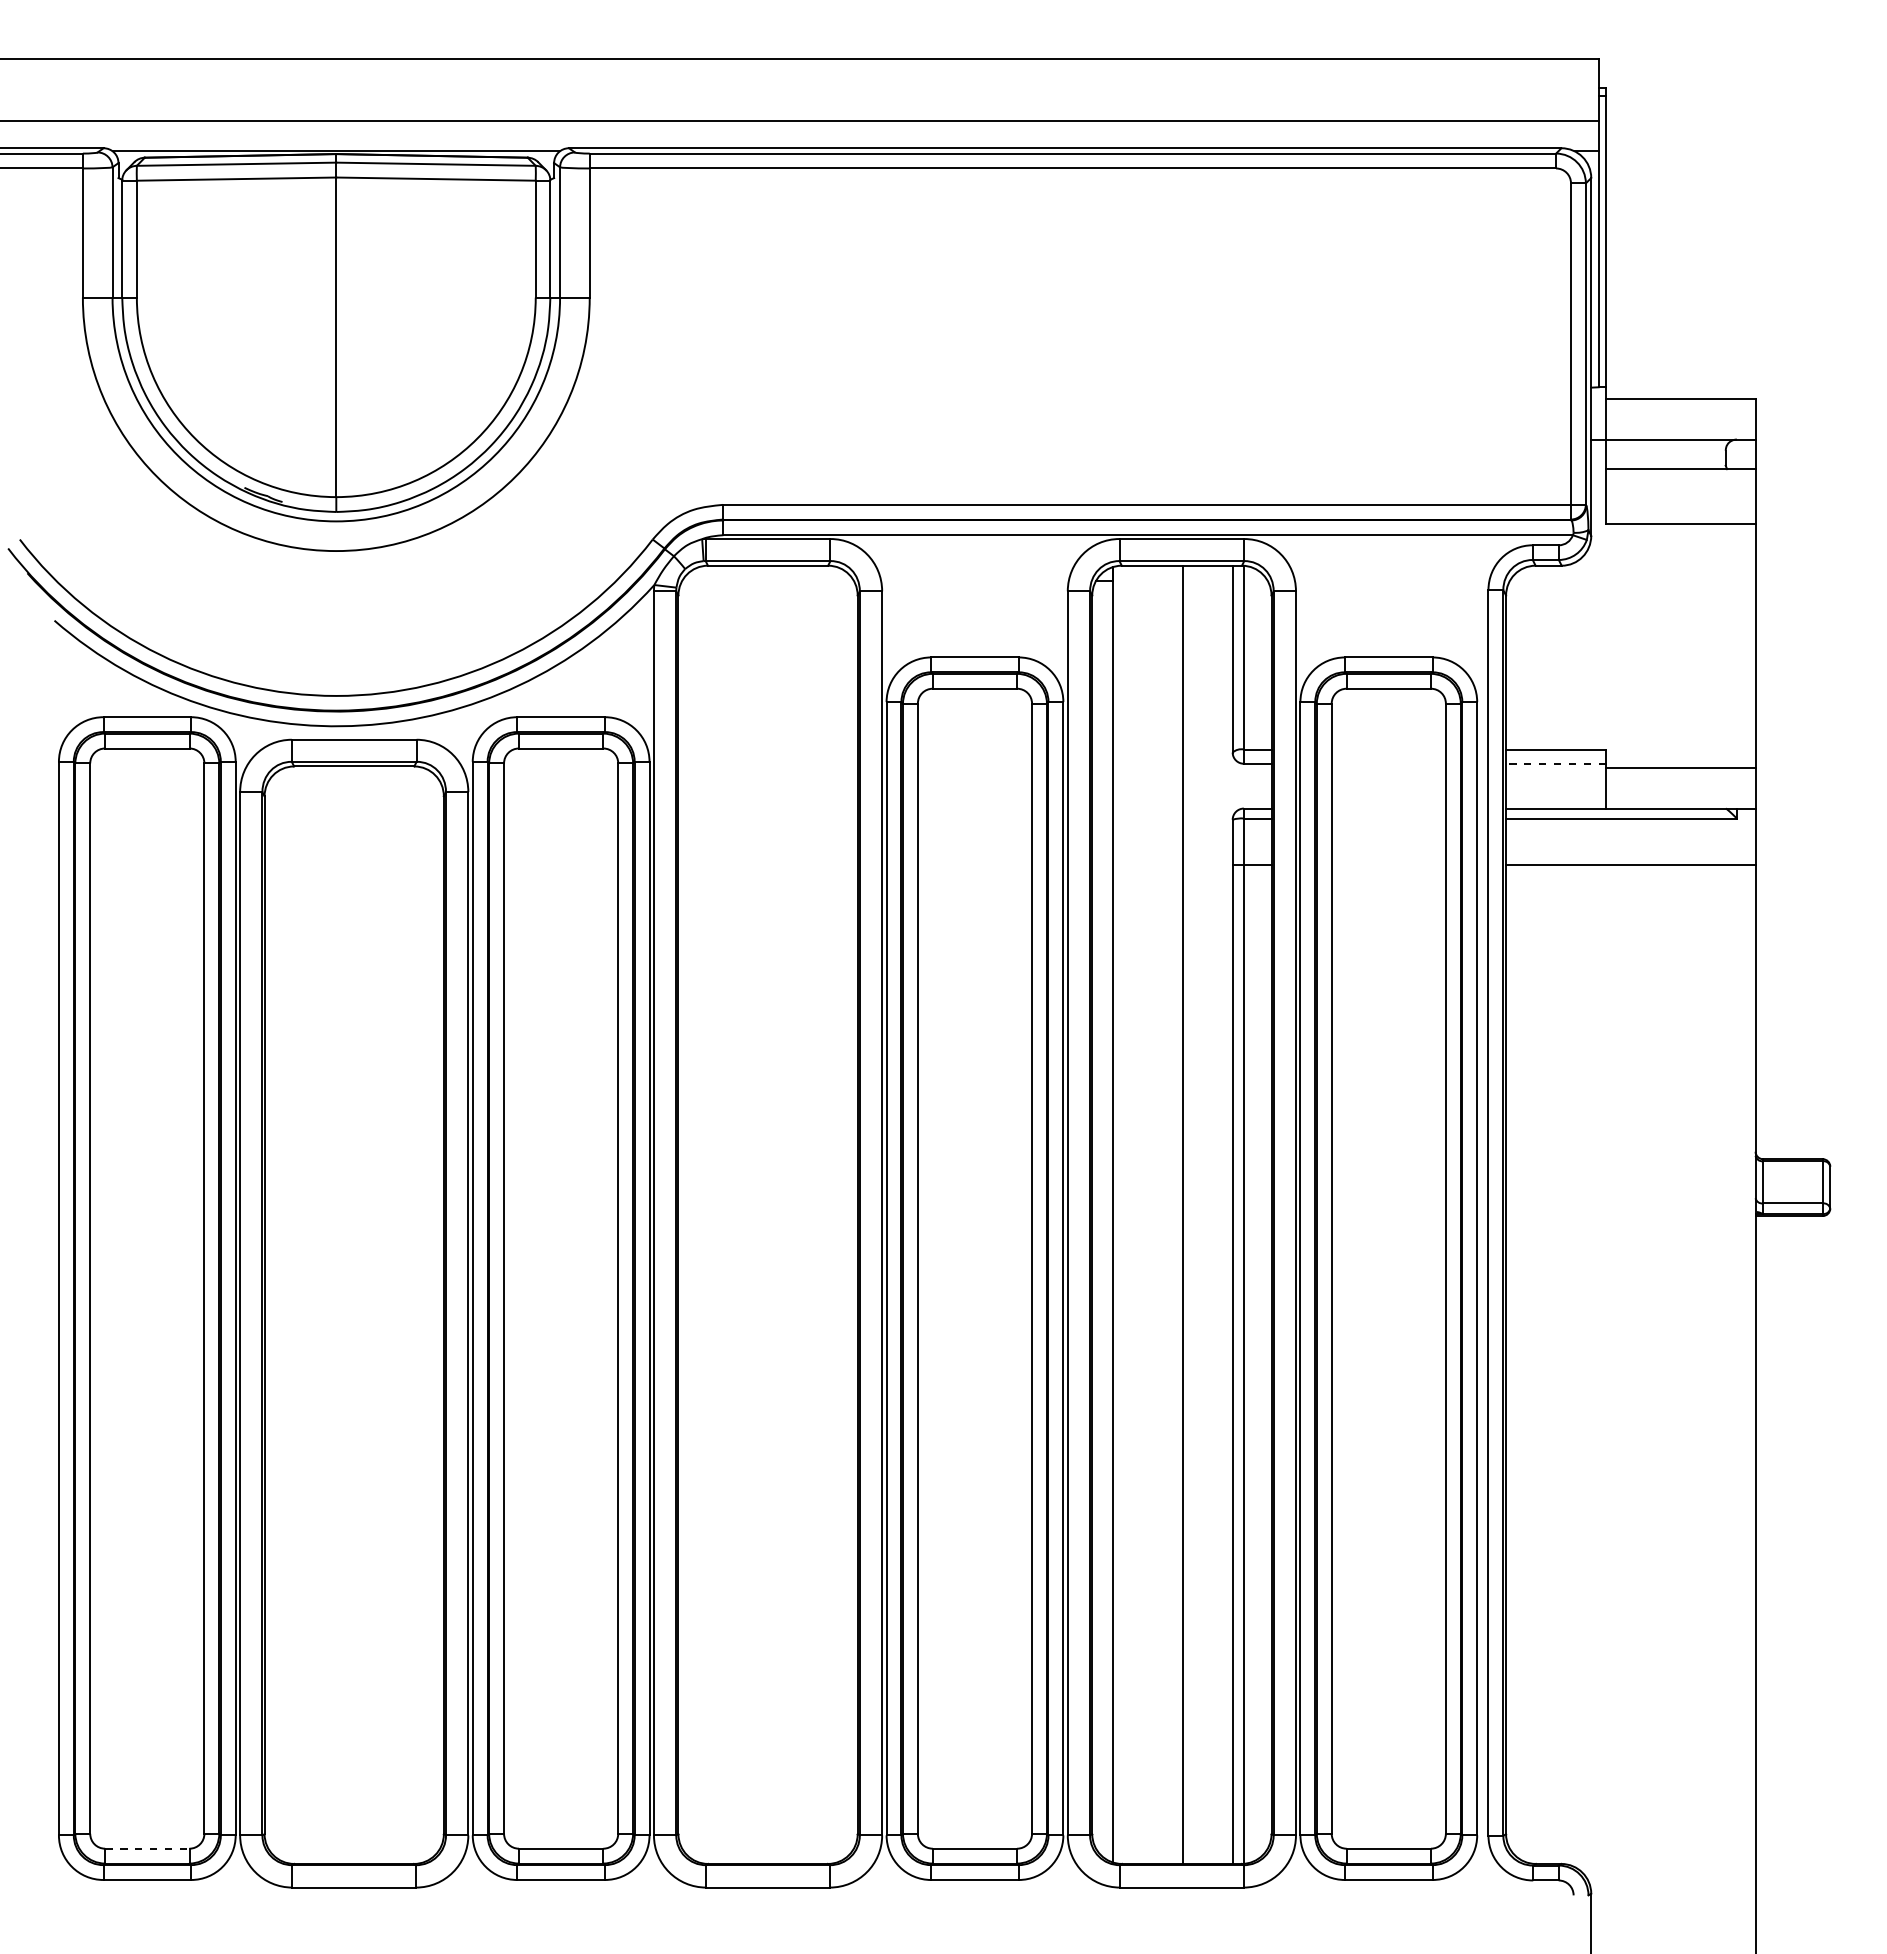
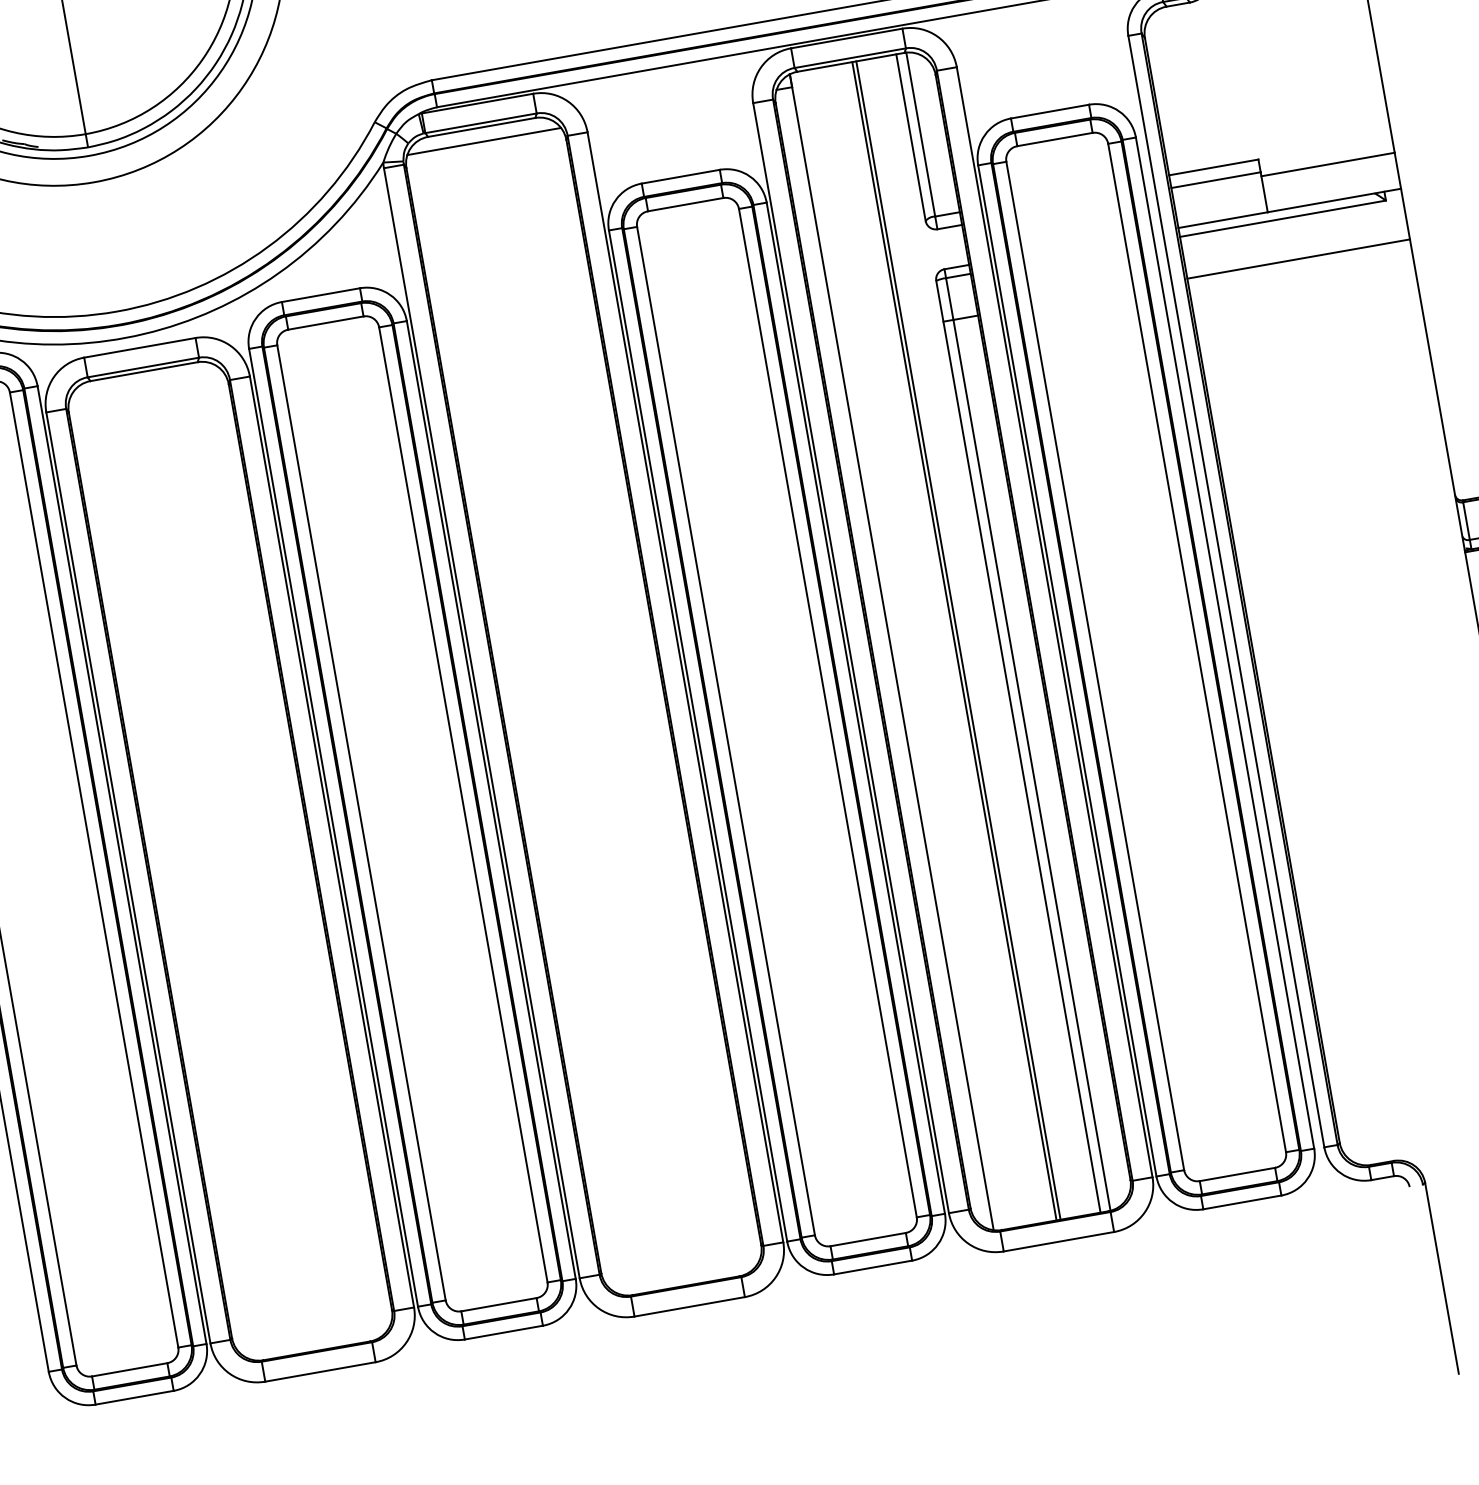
line: (767, 581) -> (483, 141), added
line: (1555, 763) -> (1215, 180), dashed -> solid
line: (1187, 1214) -> (958, 640), added
line: (147, 1848) -> (129, 1369), dashed -> solid

